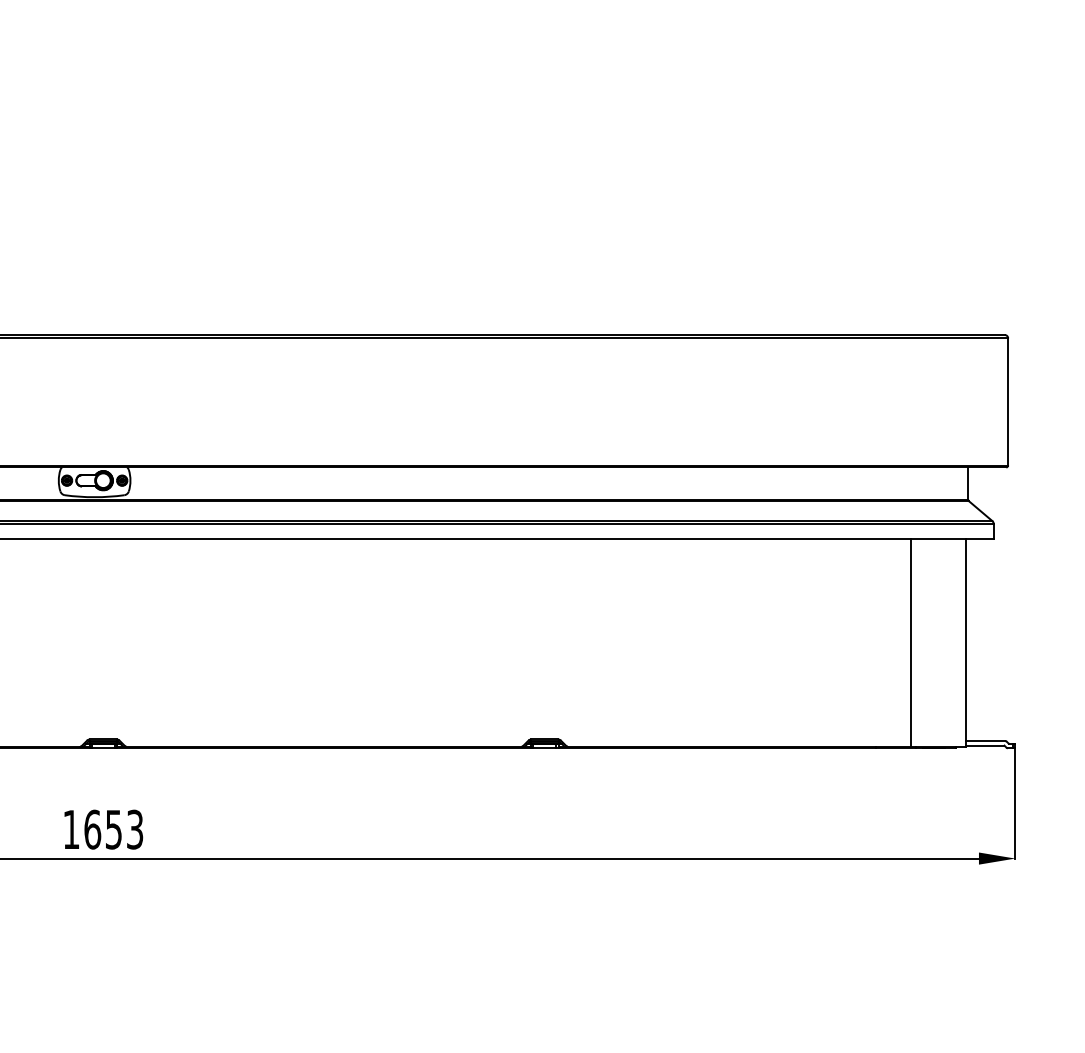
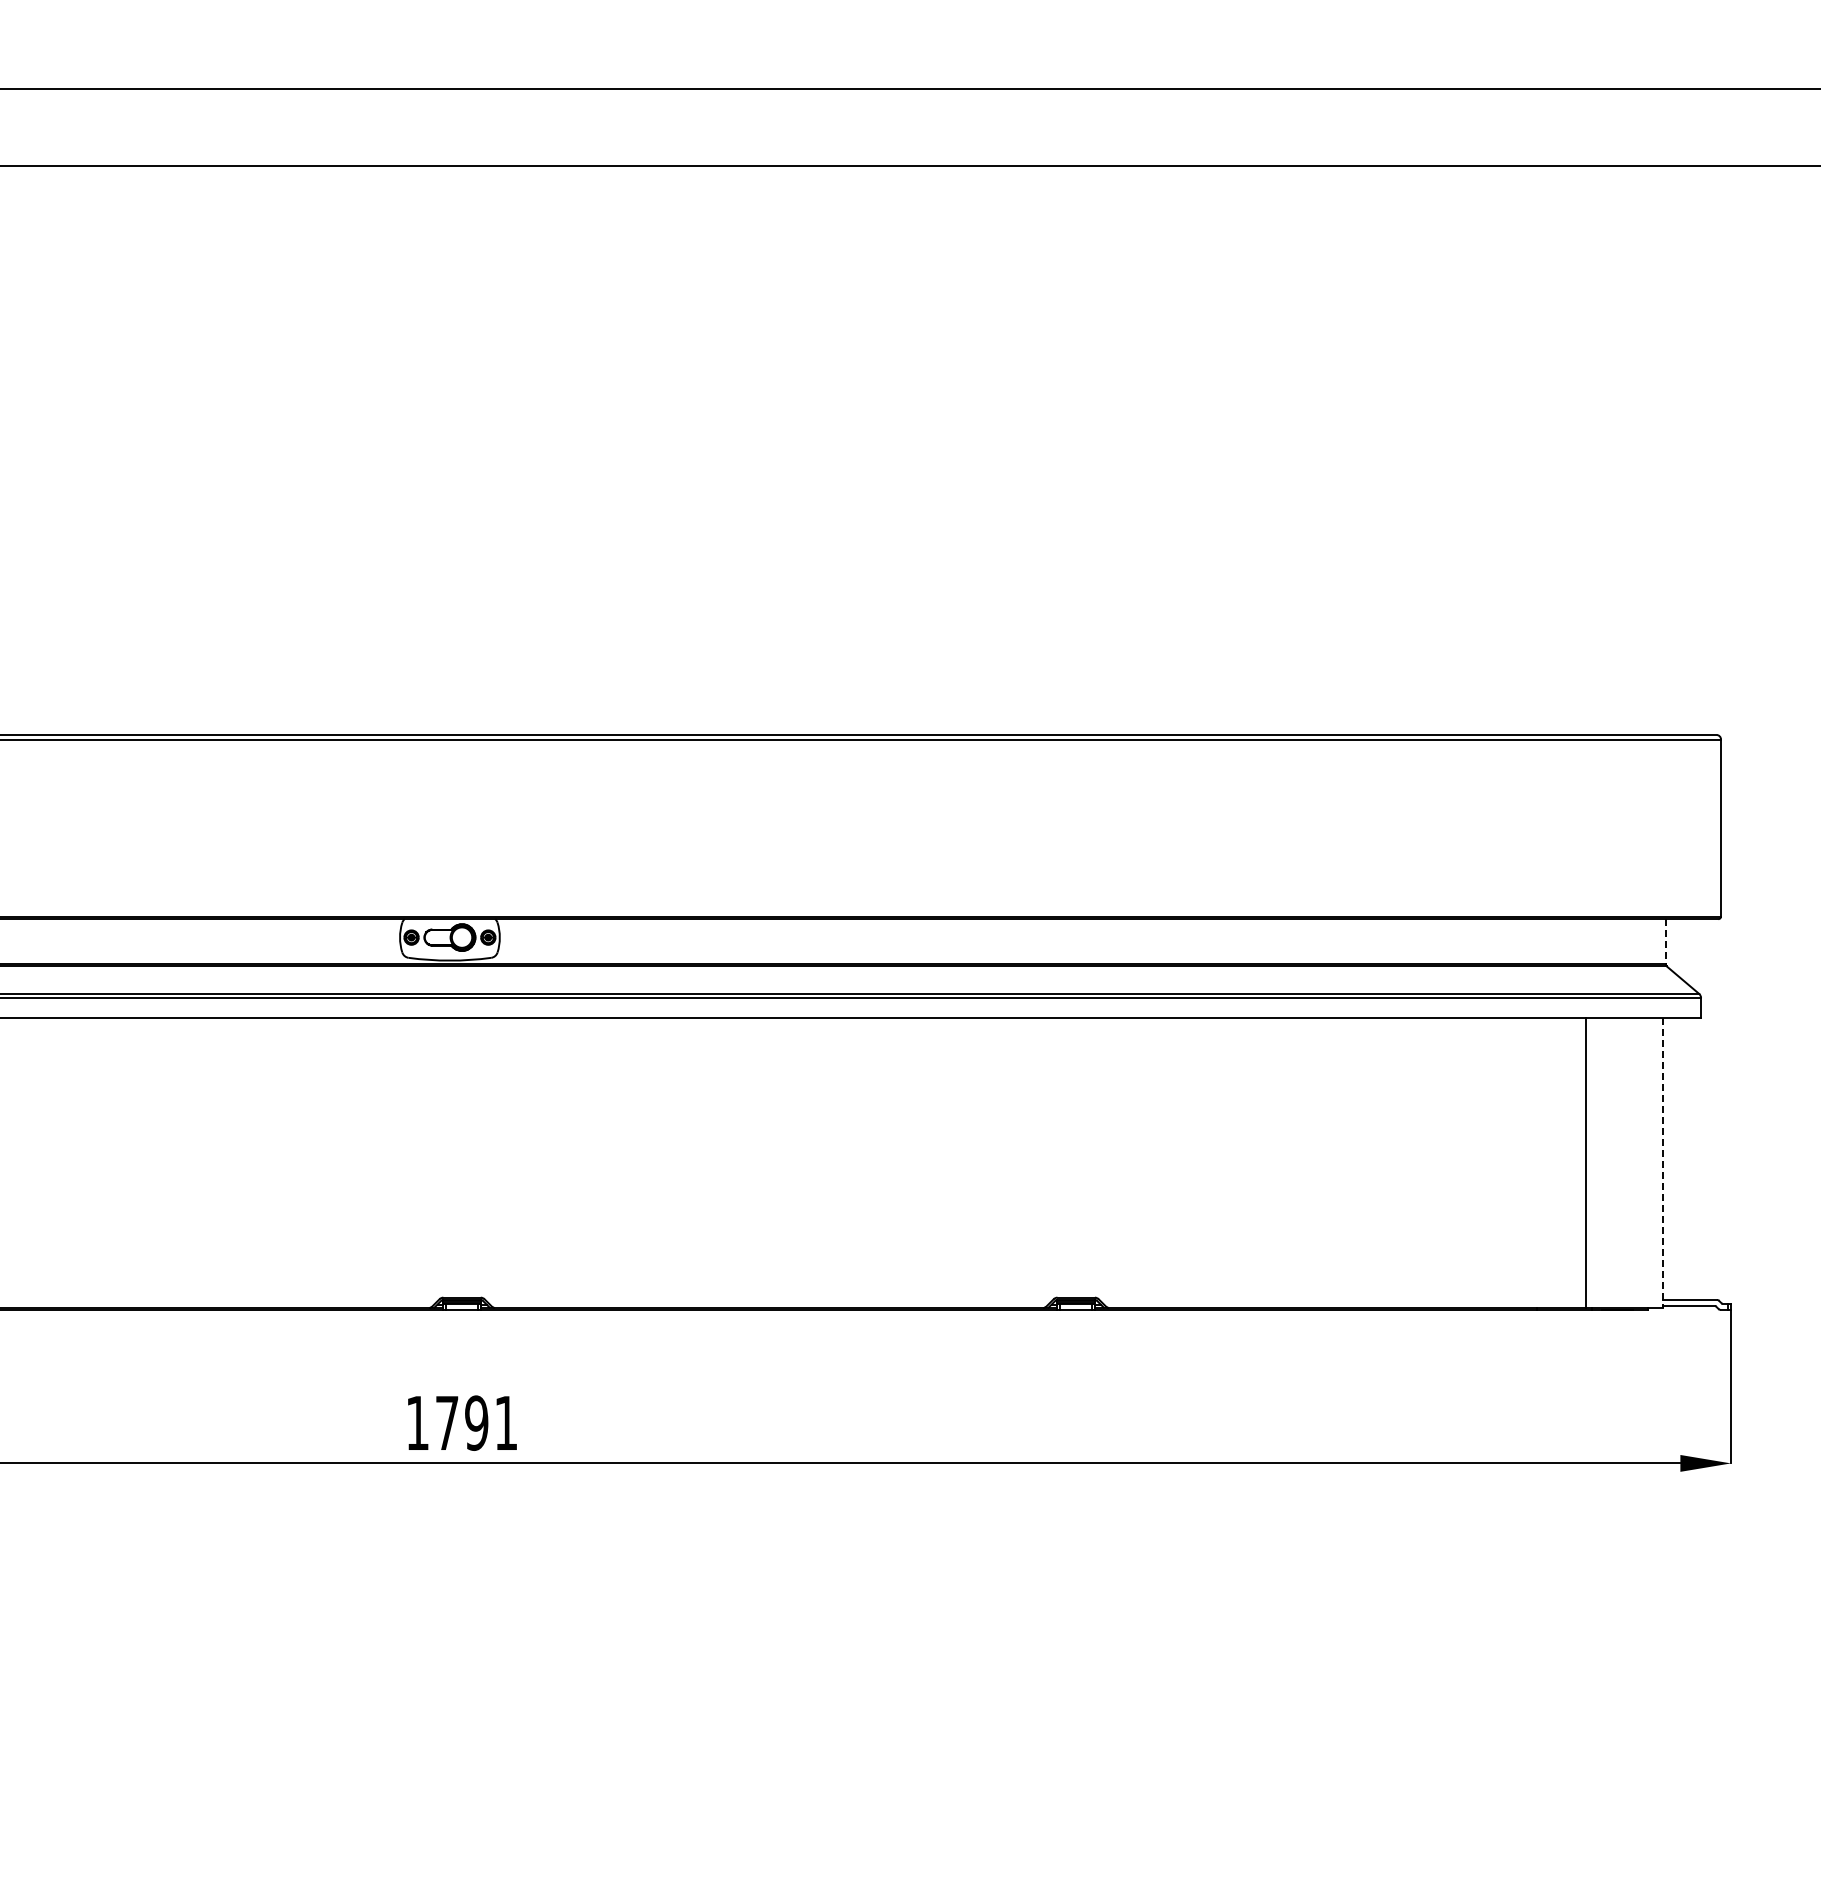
line: (968, 484) -> (1665, 942), solid -> dashed
line: (966, 643) -> (1662, 1163), solid -> dashed
text: (113, 829) -> (476, 1422), 1653 -> 1791

